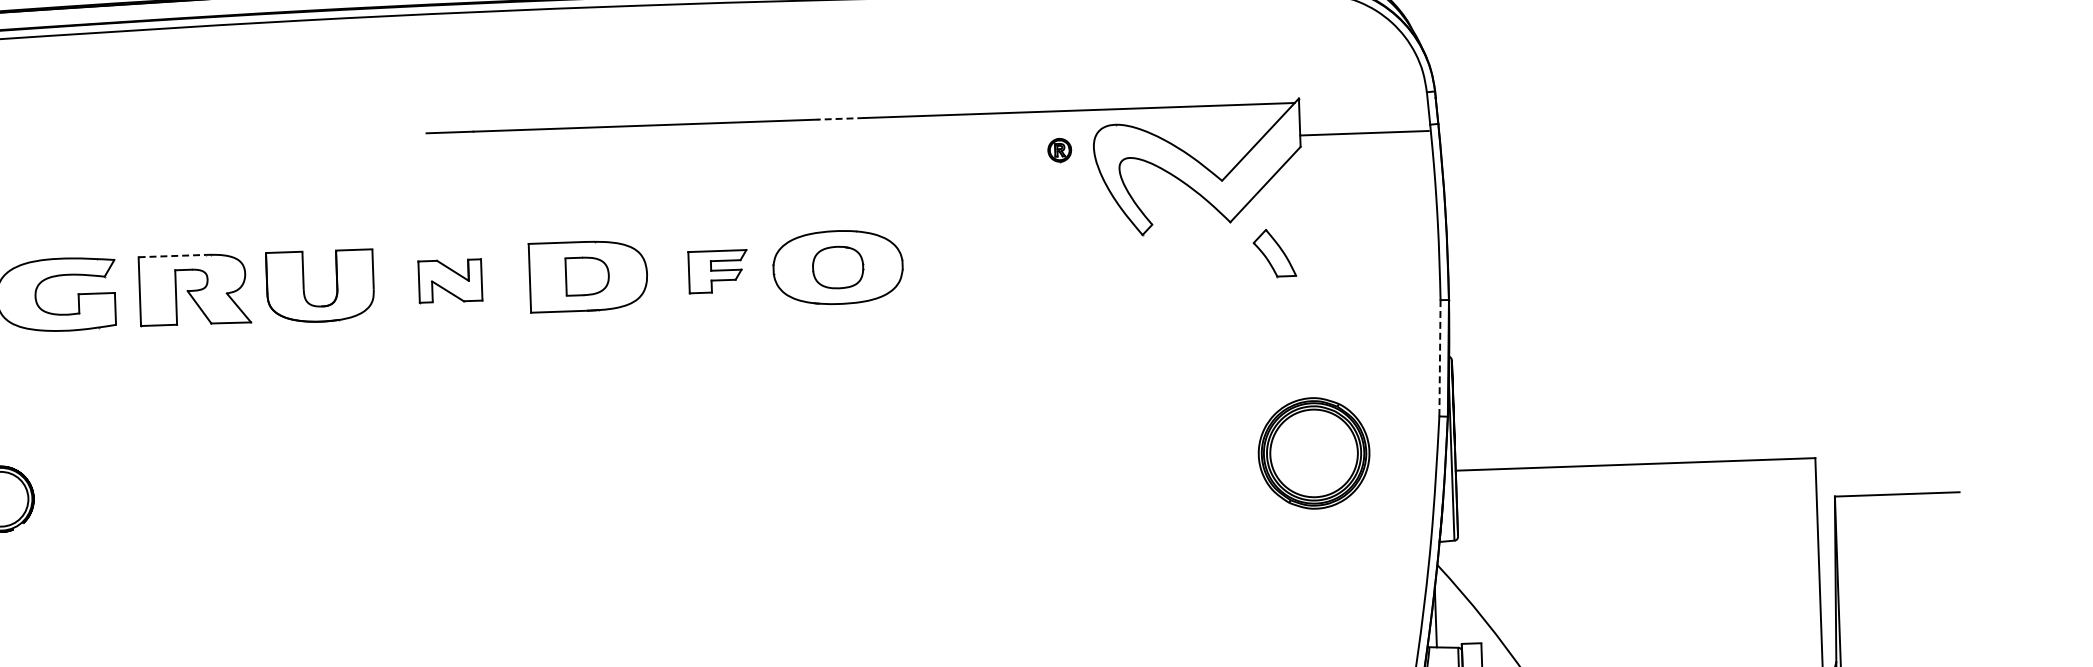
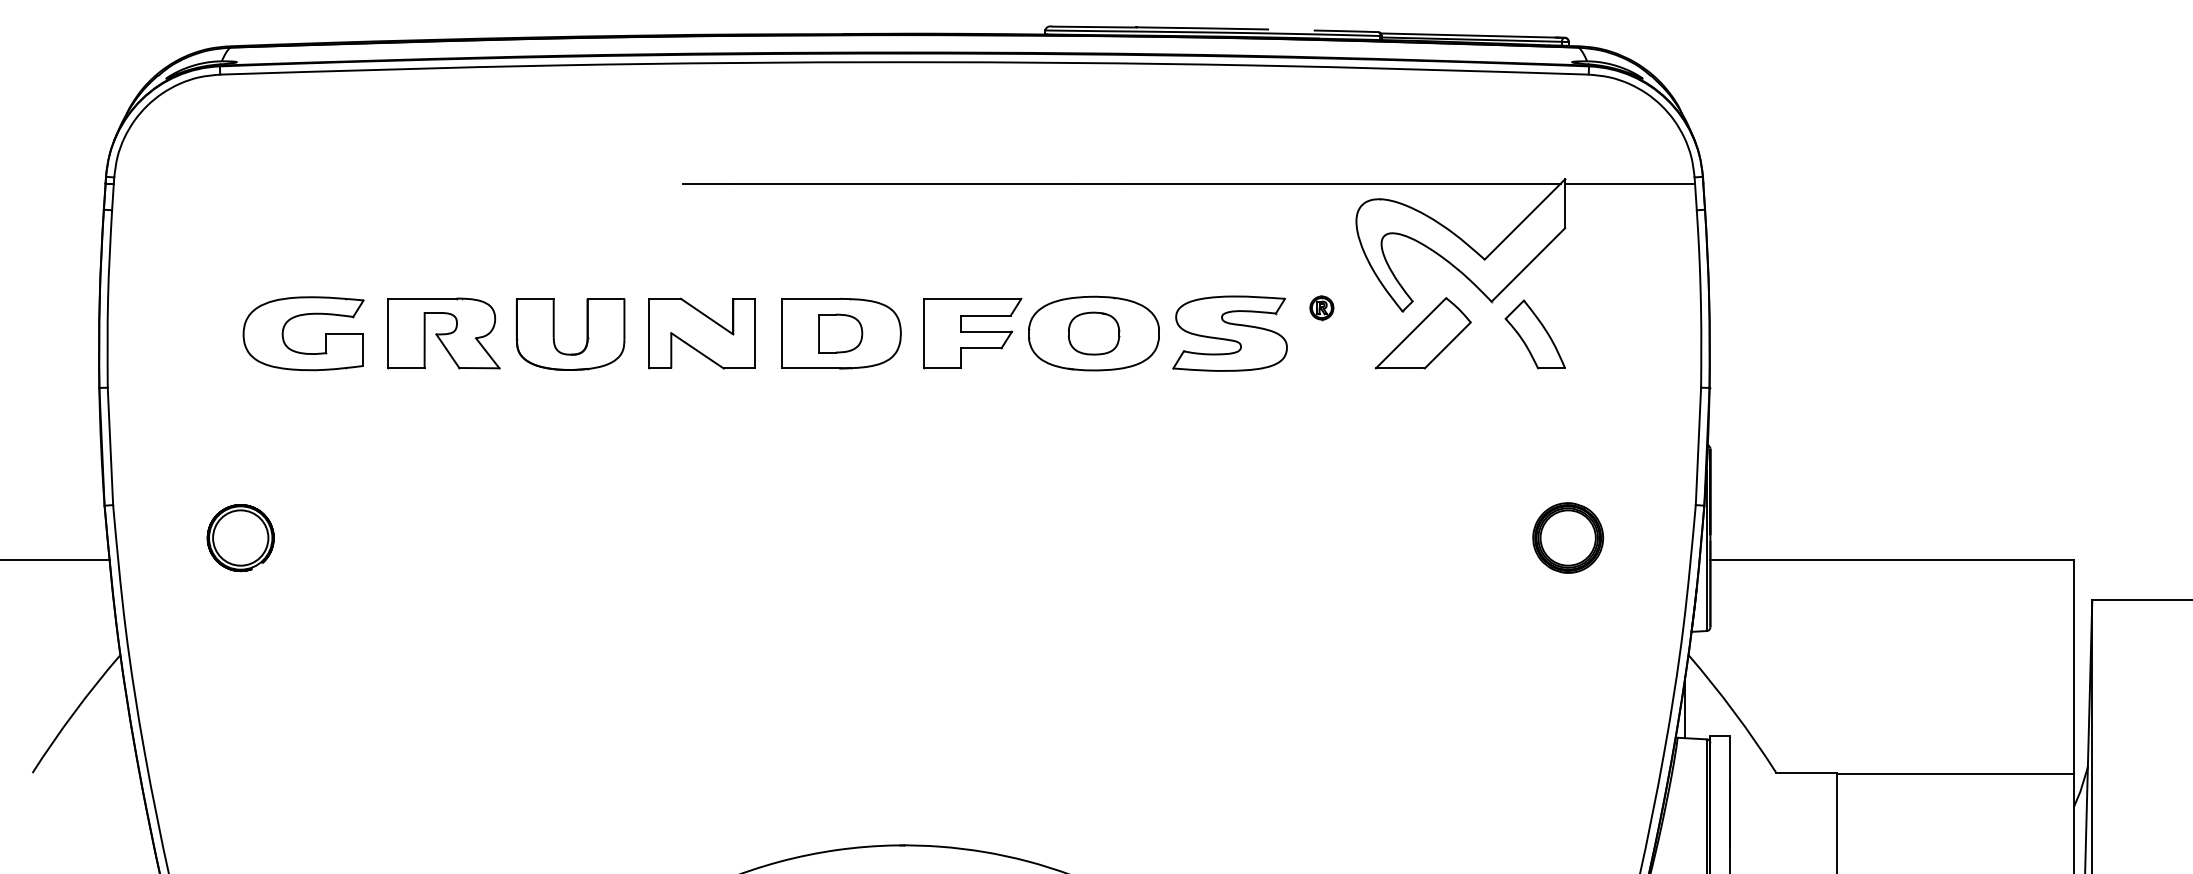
line: (841, 118) -> (1102, 183), dashed -> solid
line: (1364, 133) -> (1630, 183), moved
part: (1059, 150) -> (1321, 308), moved
part: (1273, 253) -> (1534, 334), size x1.43
line: (172, 256) -> (422, 298), dashed -> solid
part: (1163, 256) -> (1422, 333), added
part: (972, 262) -> (1229, 333), added
part: (717, 271) -> (972, 333), size x1.67
part: (449, 281) -> (701, 333), size x1.67
line: (1440, 358) -> (1698, 446), dashed -> solid
part: (1314, 452) -> (1568, 537), size x0.62

